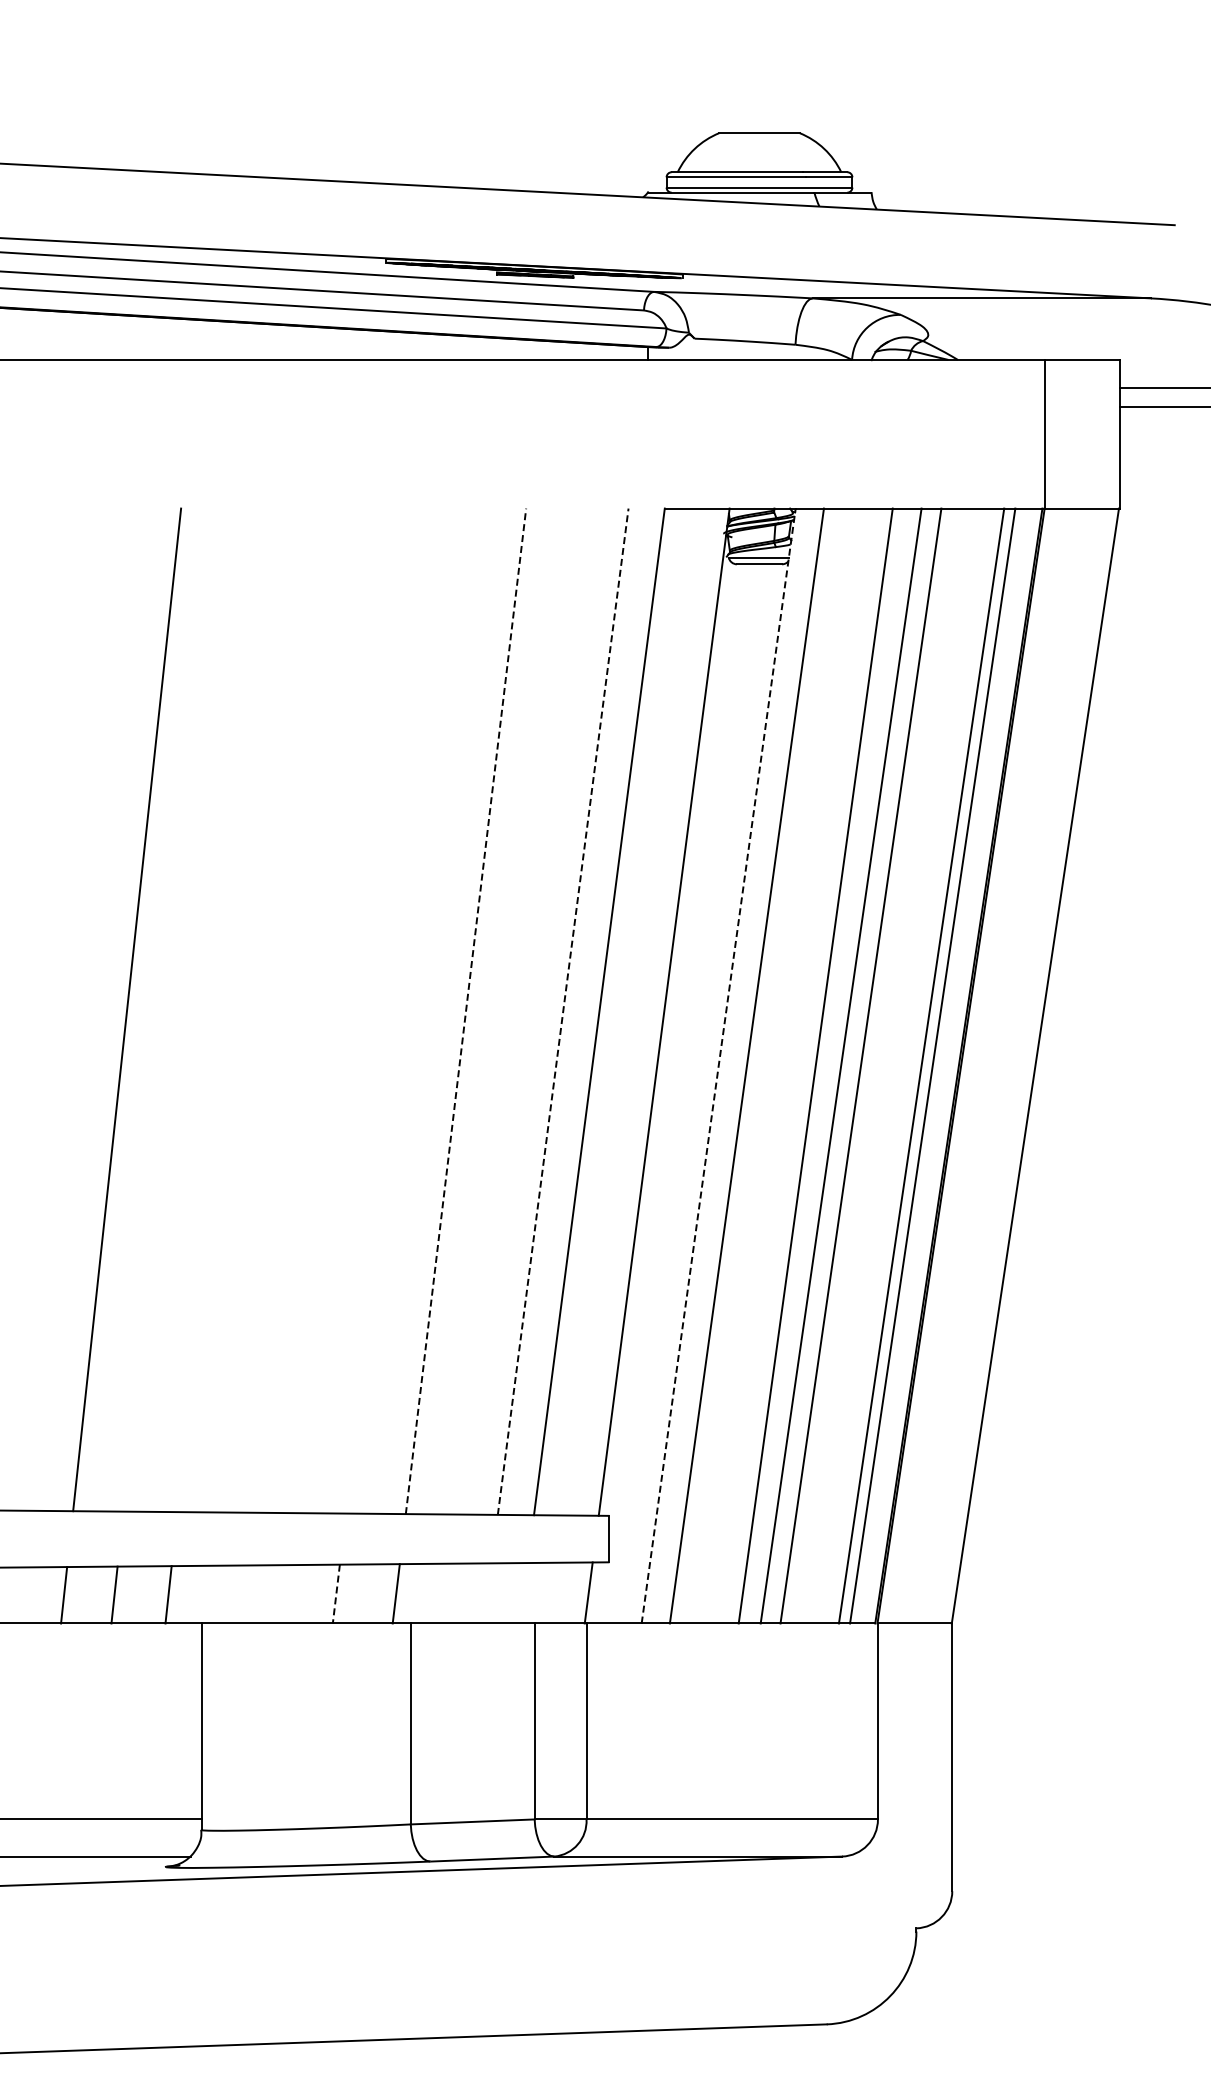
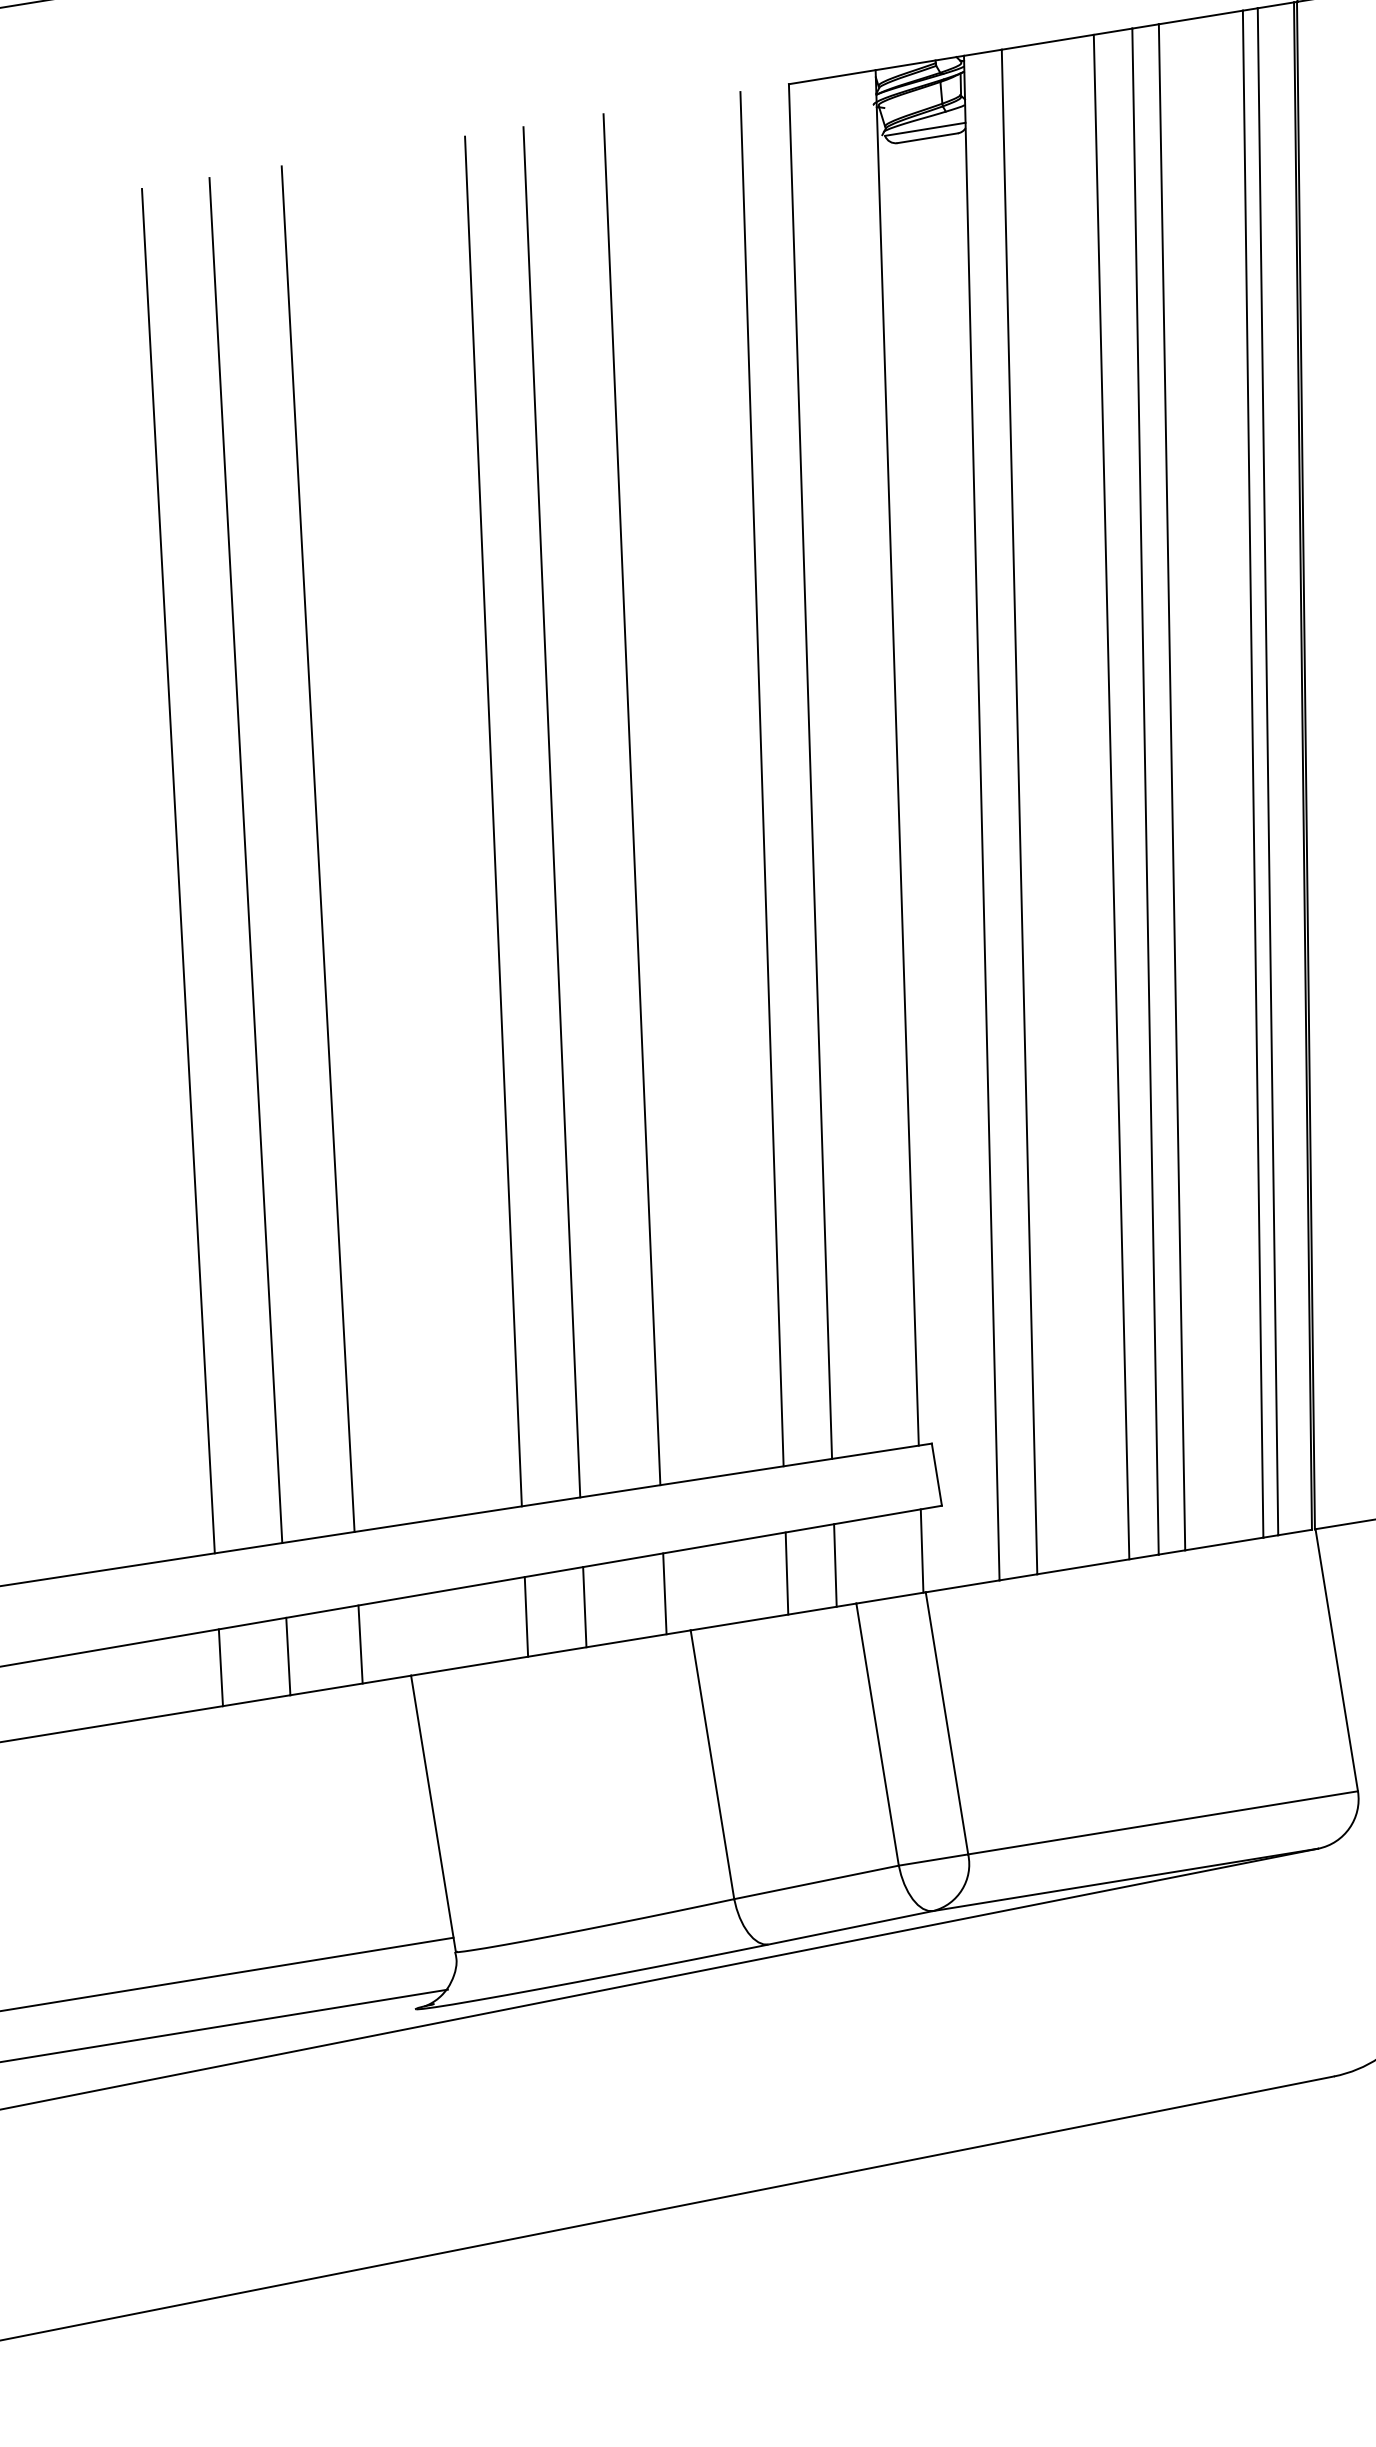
line: (177, 1009) -> (245, 859), added
line: (231, 1010) -> (318, 849), added
line: (362, 1010) -> (493, 821), added
line: (406, 1010) -> (552, 811), added
line: (466, 1010) -> (632, 798), dashed -> solid
line: (563, 1011) -> (762, 778), dashed -> solid
line: (718, 1066) -> (981, 818), dashed -> solid
line: (487, 1593) -> (786, 1573), added
line: (523, 1593) -> (834, 1565), added
line: (292, 1594) -> (526, 1617), added
line: (336, 1594) -> (585, 1607), dashed -> solid

